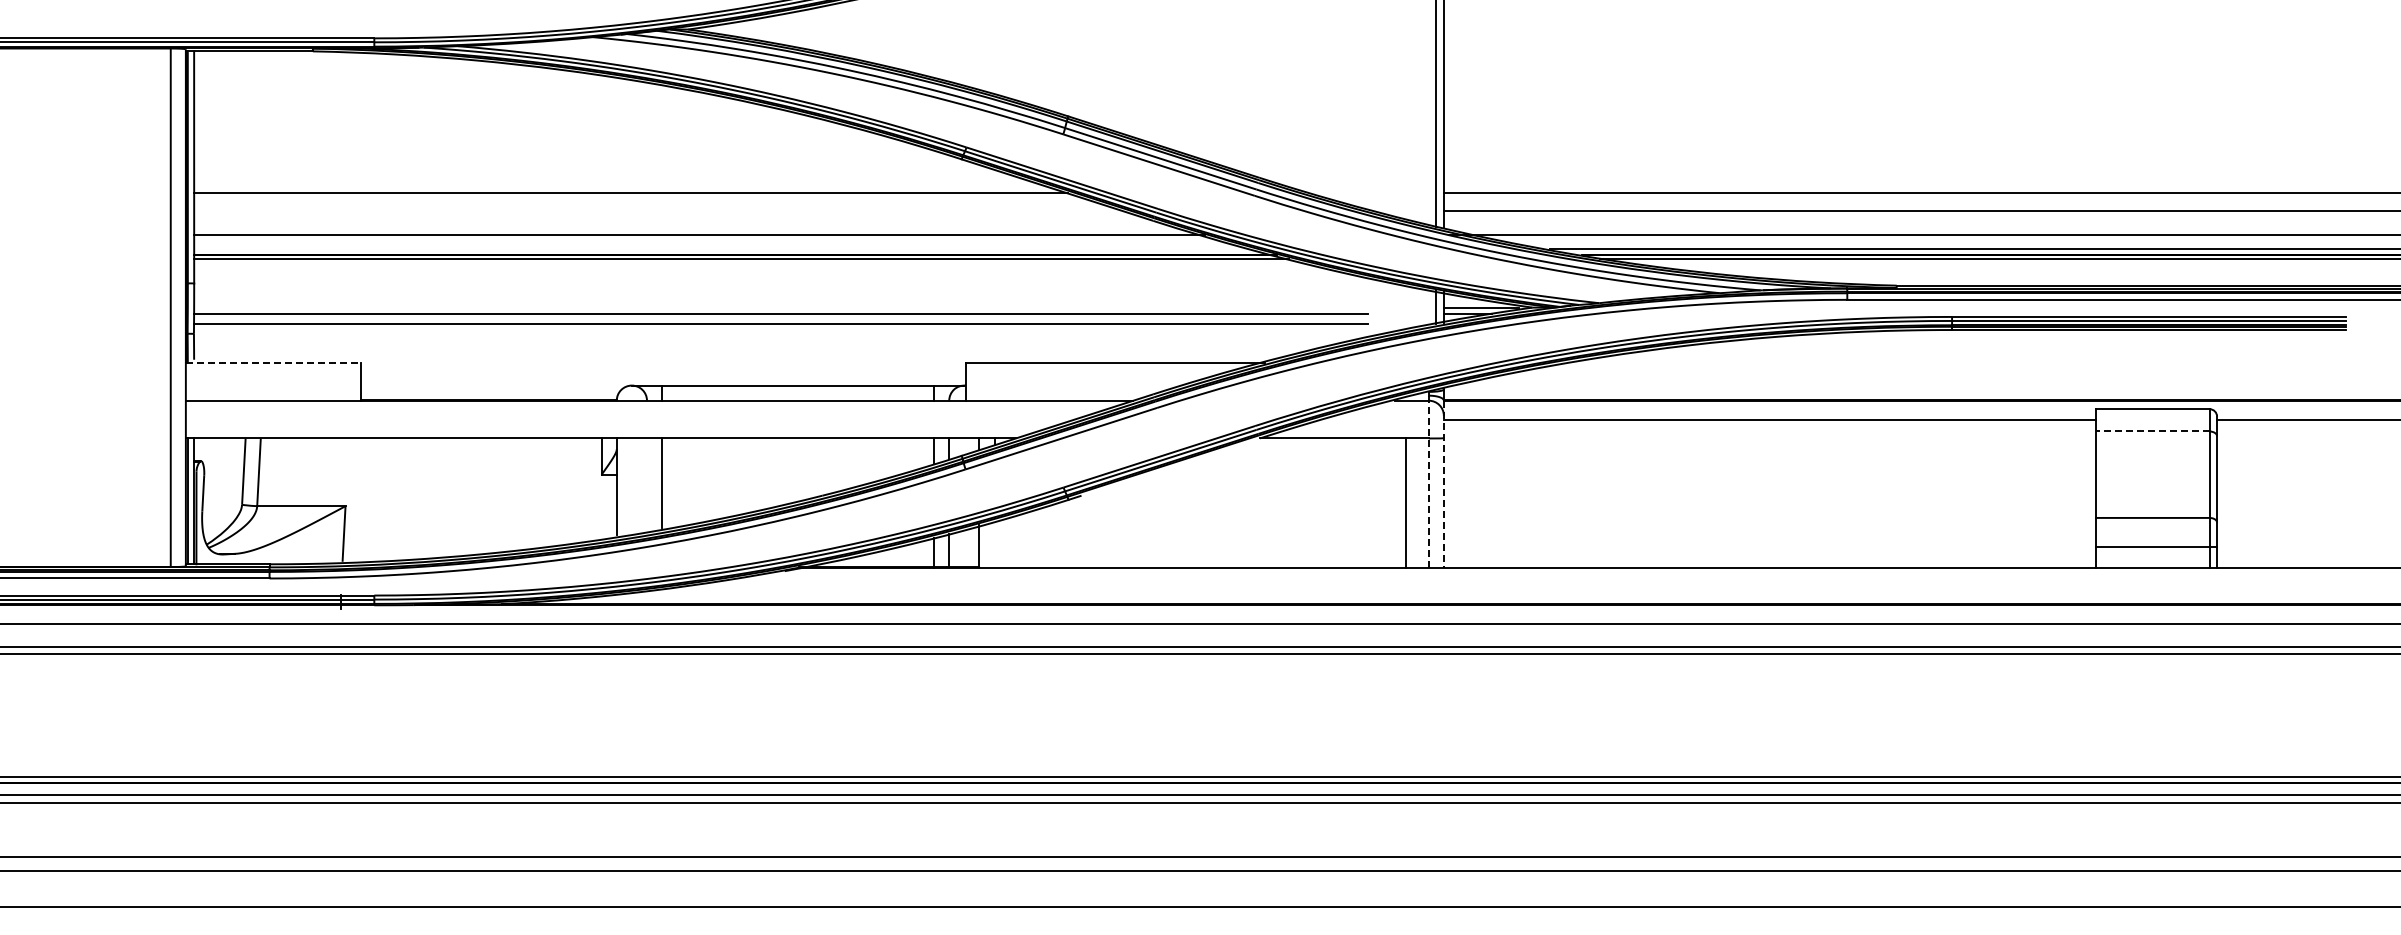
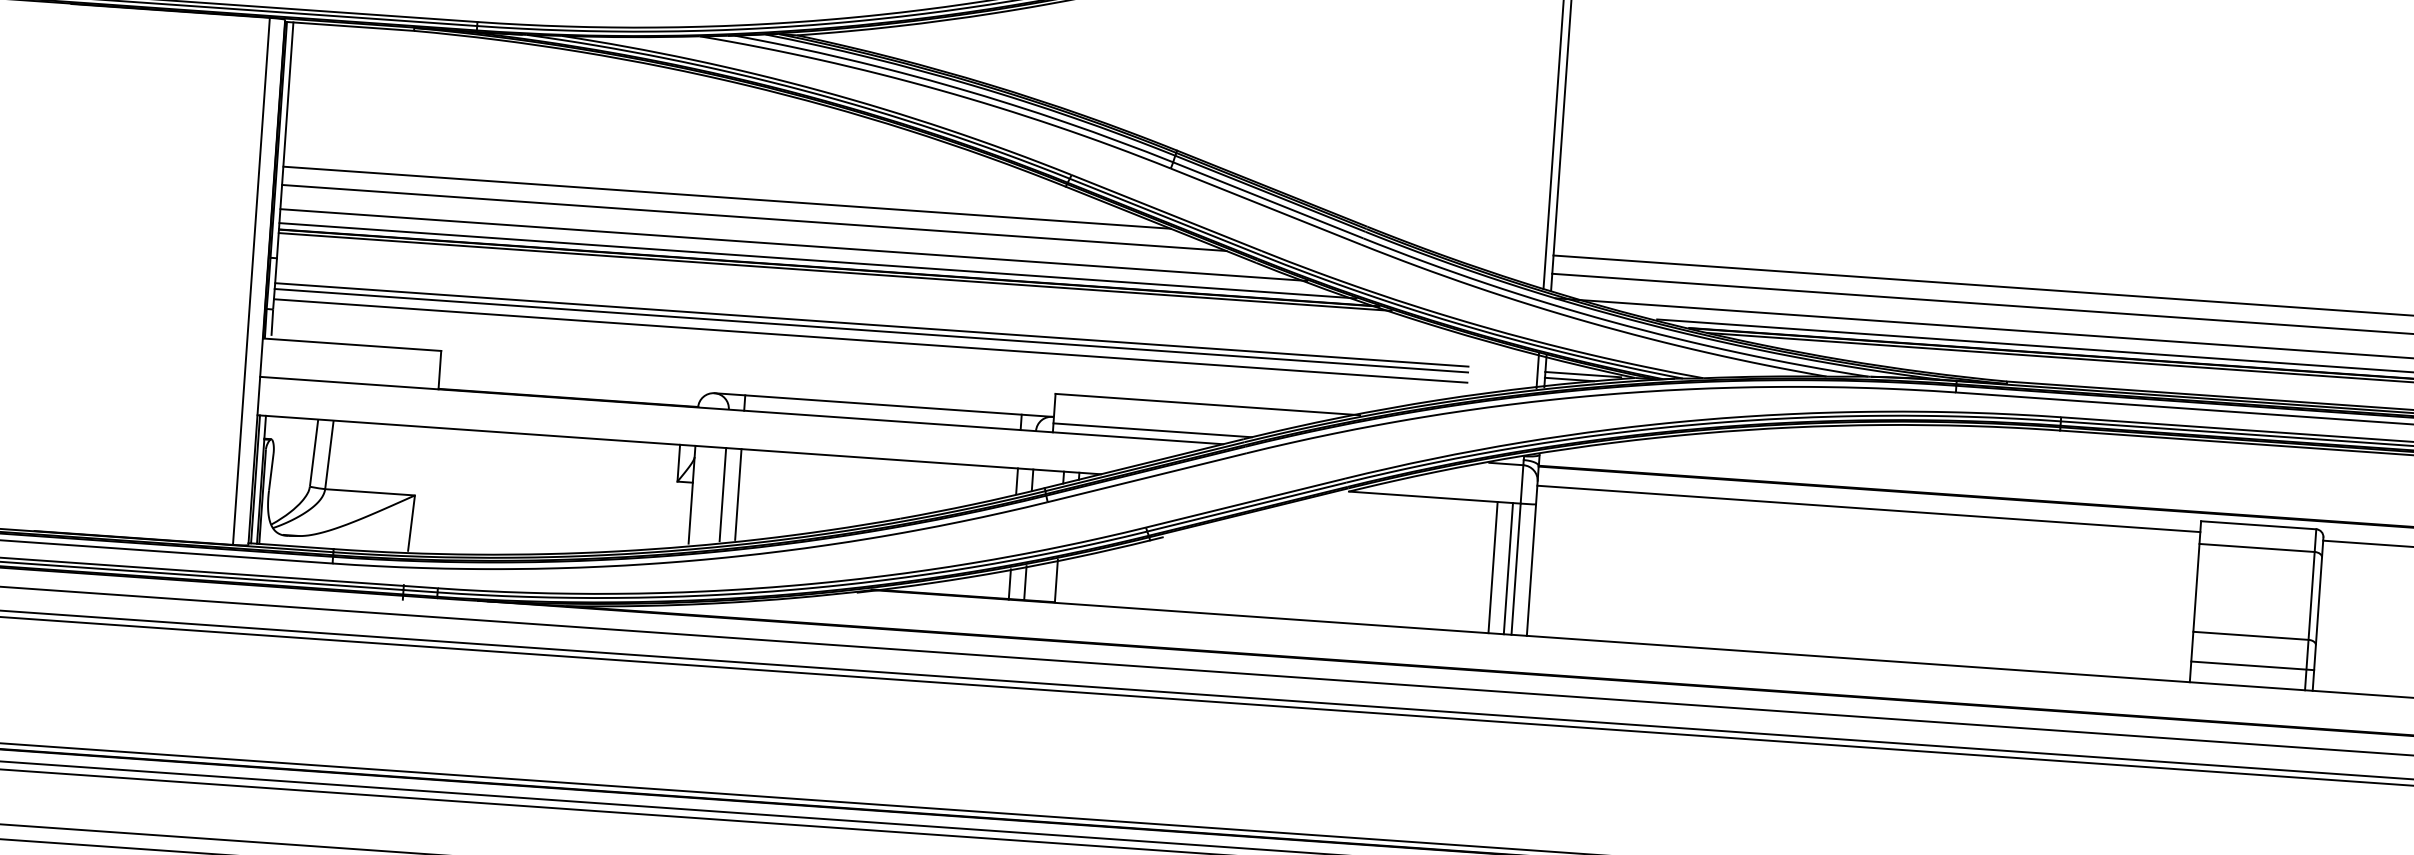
line: (658, 211) -> (753, 218), added
line: (723, 248) -> (817, 260), added
line: (781, 307) -> (872, 324), added
line: (273, 362) -> (351, 344), dashed -> solid
line: (1063, 391) -> (1152, 429), added
line: (2152, 431) -> (2256, 547), dashed -> solid
line: (1428, 481) -> (1517, 547), dashed -> solid
line: (647, 484) -> (723, 494), added
line: (1443, 484) -> (1532, 551), dashed -> solid
line: (1421, 502) -> (1508, 568), added

